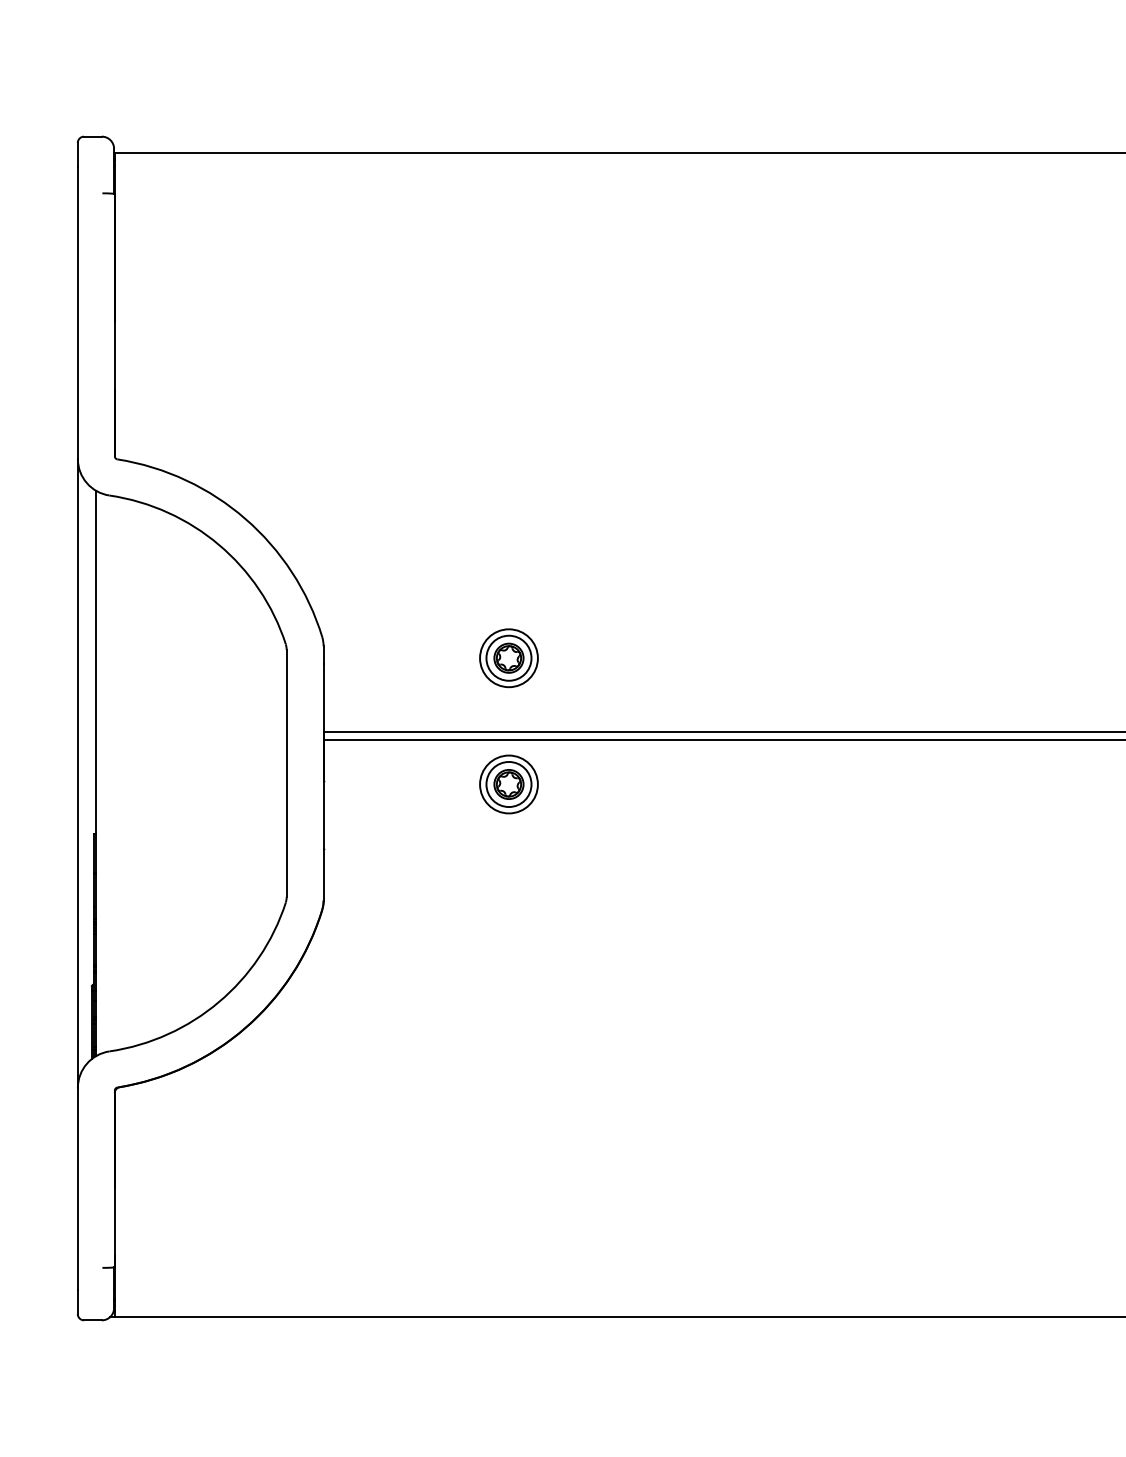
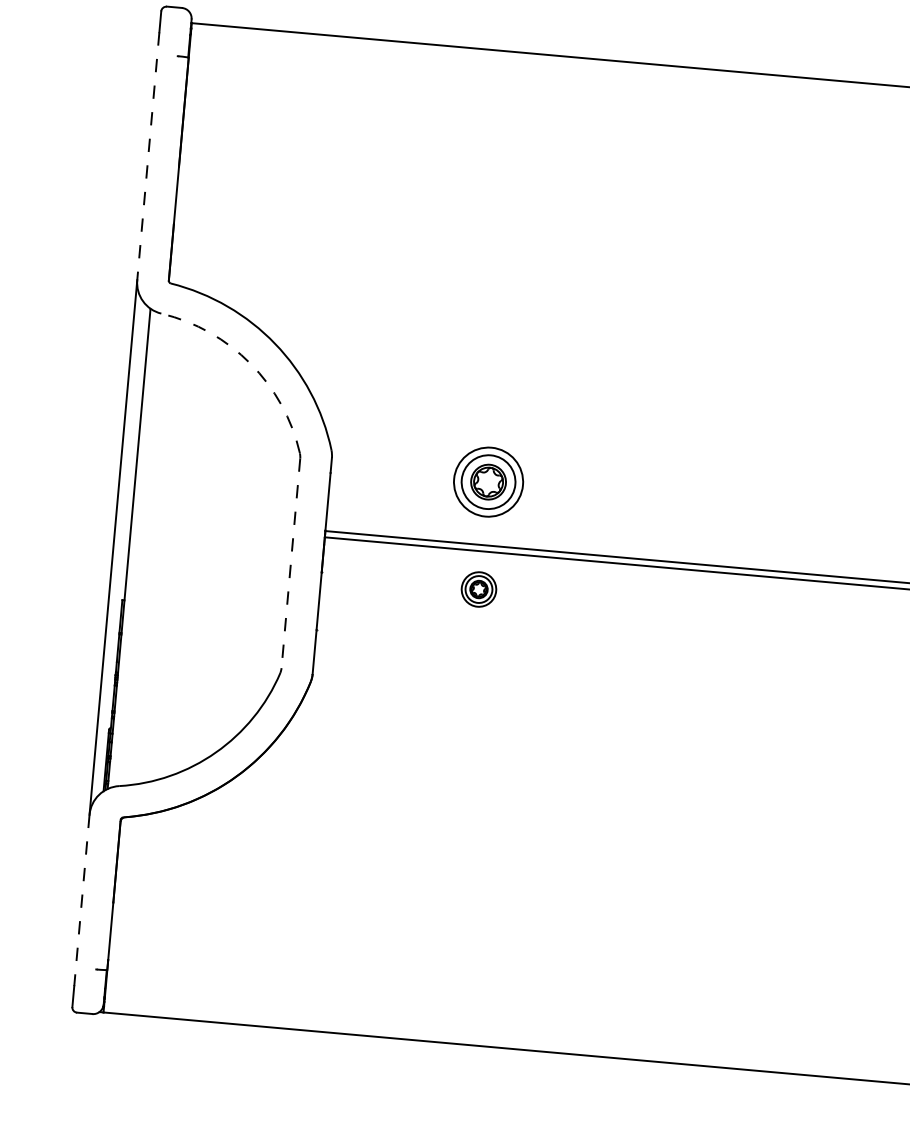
line: (77, 313) -> (147, 156), solid -> dashed
arc: (218, 544) -> (250, 363), solid -> dashed
part: (508, 658) -> (488, 482), size x1.4
line: (286, 773) -> (290, 563), solid -> dashed
part: (508, 784) -> (478, 589), size x0.7
line: (77, 1188) -> (81, 900), solid -> dashed

